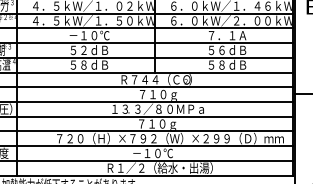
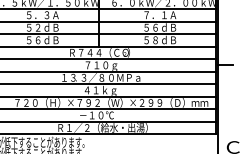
text: (89, 35) -> (42, 15), －１０℃ -> ５．３Ａ
text: (83, 64) -> (37, 39), ５８ｄＢ -> ５６ｄＢ
text: (151, 123) -> (95, 89), ７１０ｇ -> ４１ｋｇ

